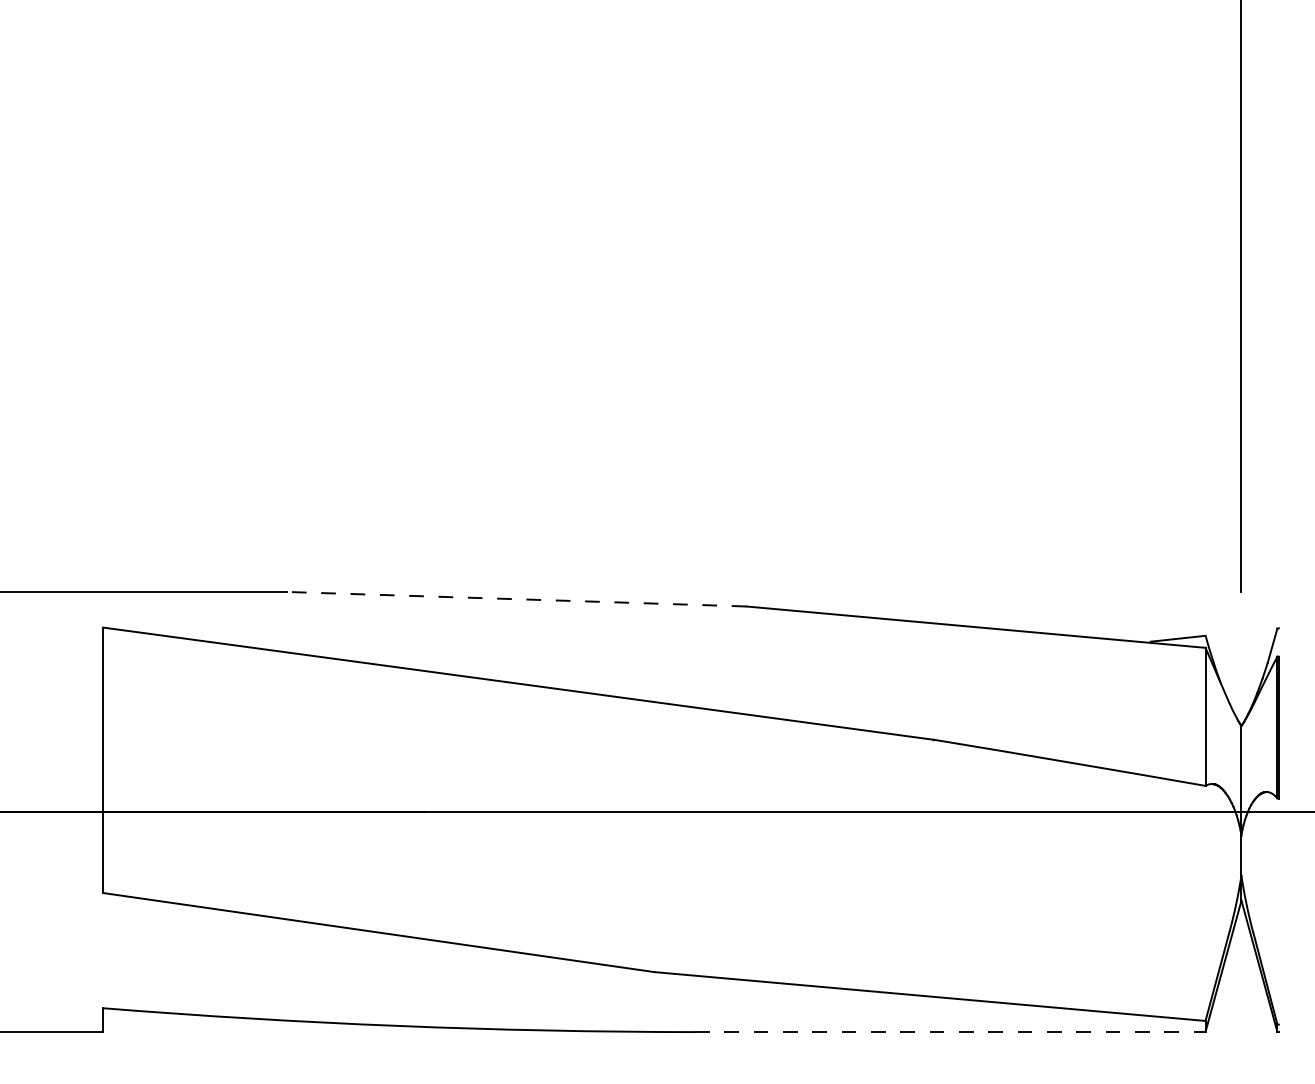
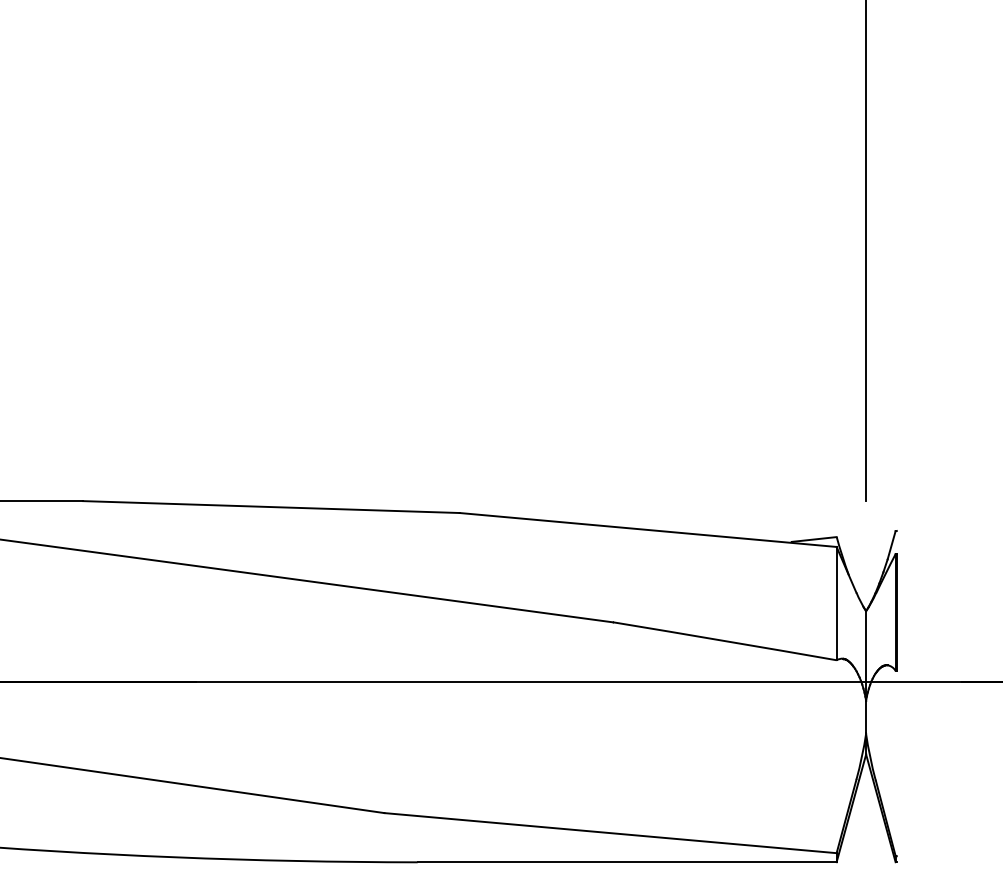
line: (516, 599) -> (271, 507), dashed -> solid
line: (950, 1031) -> (627, 861), dashed -> solid

